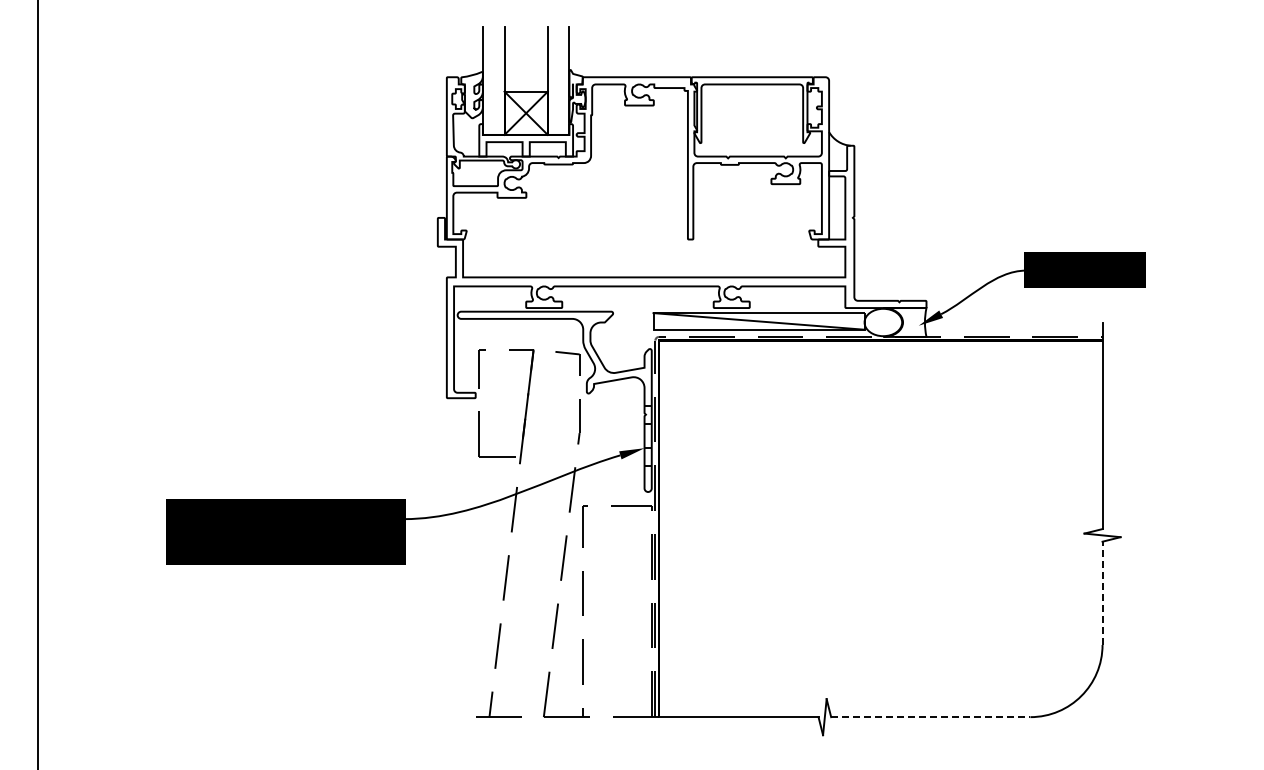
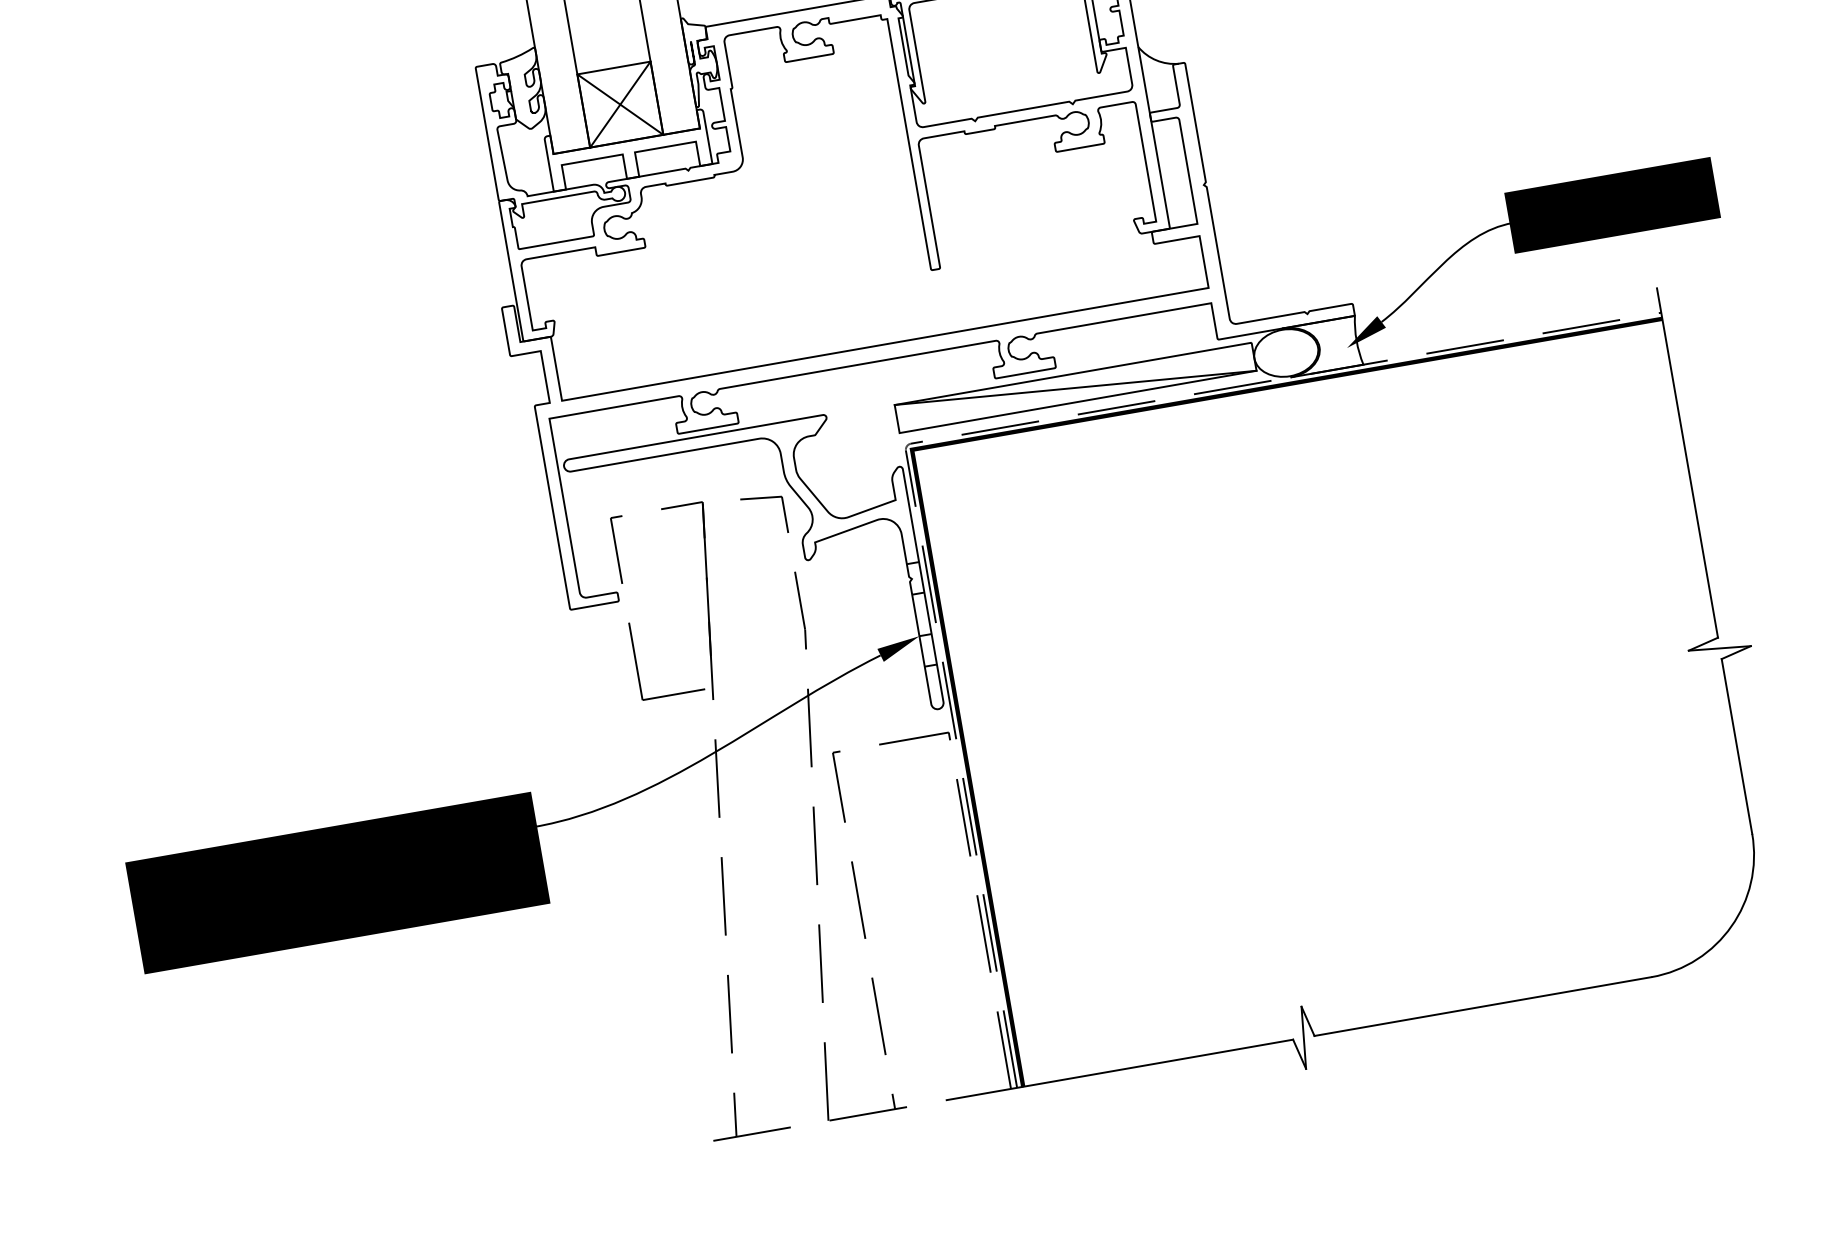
line: (1102, 593) -> (1736, 746), dashed -> solid
line: (930, 717) -> (1482, 1007), dashed -> solid

